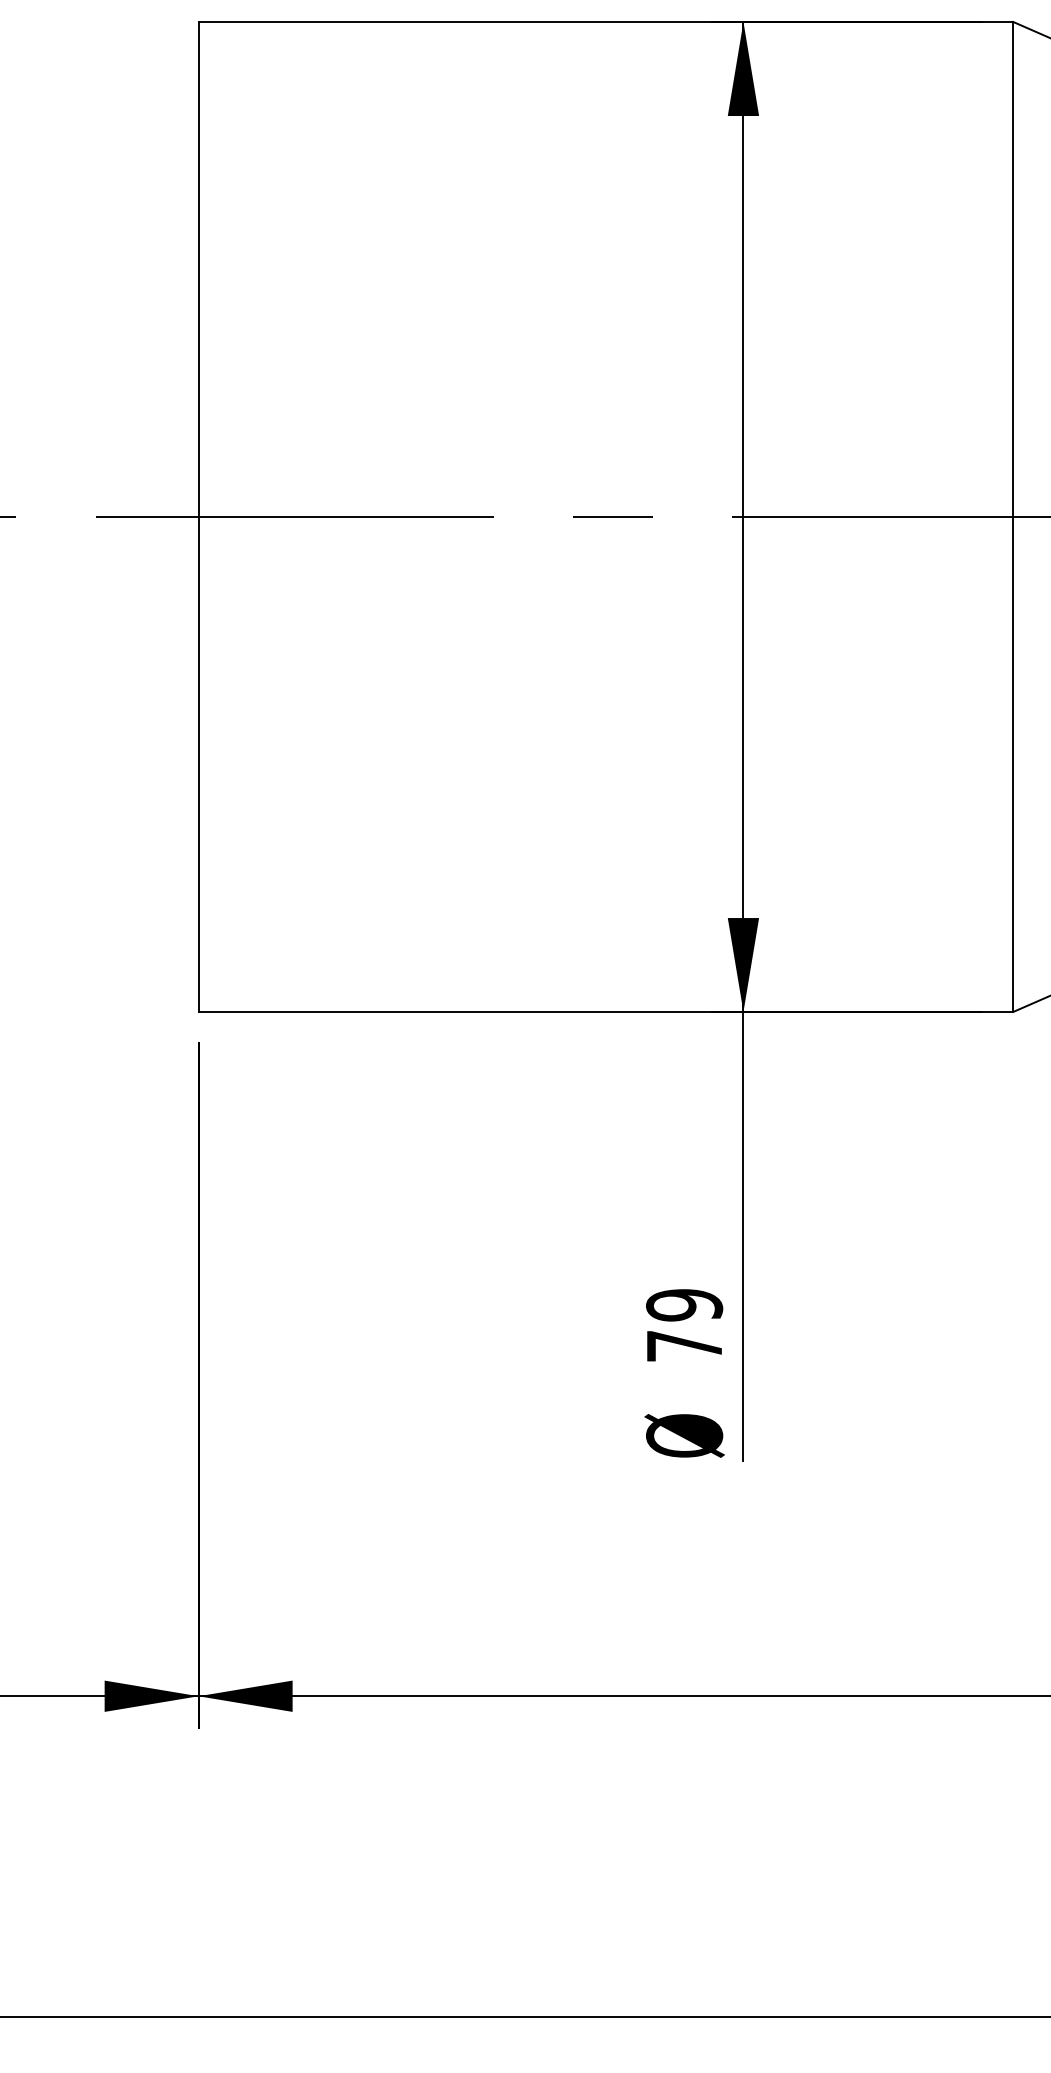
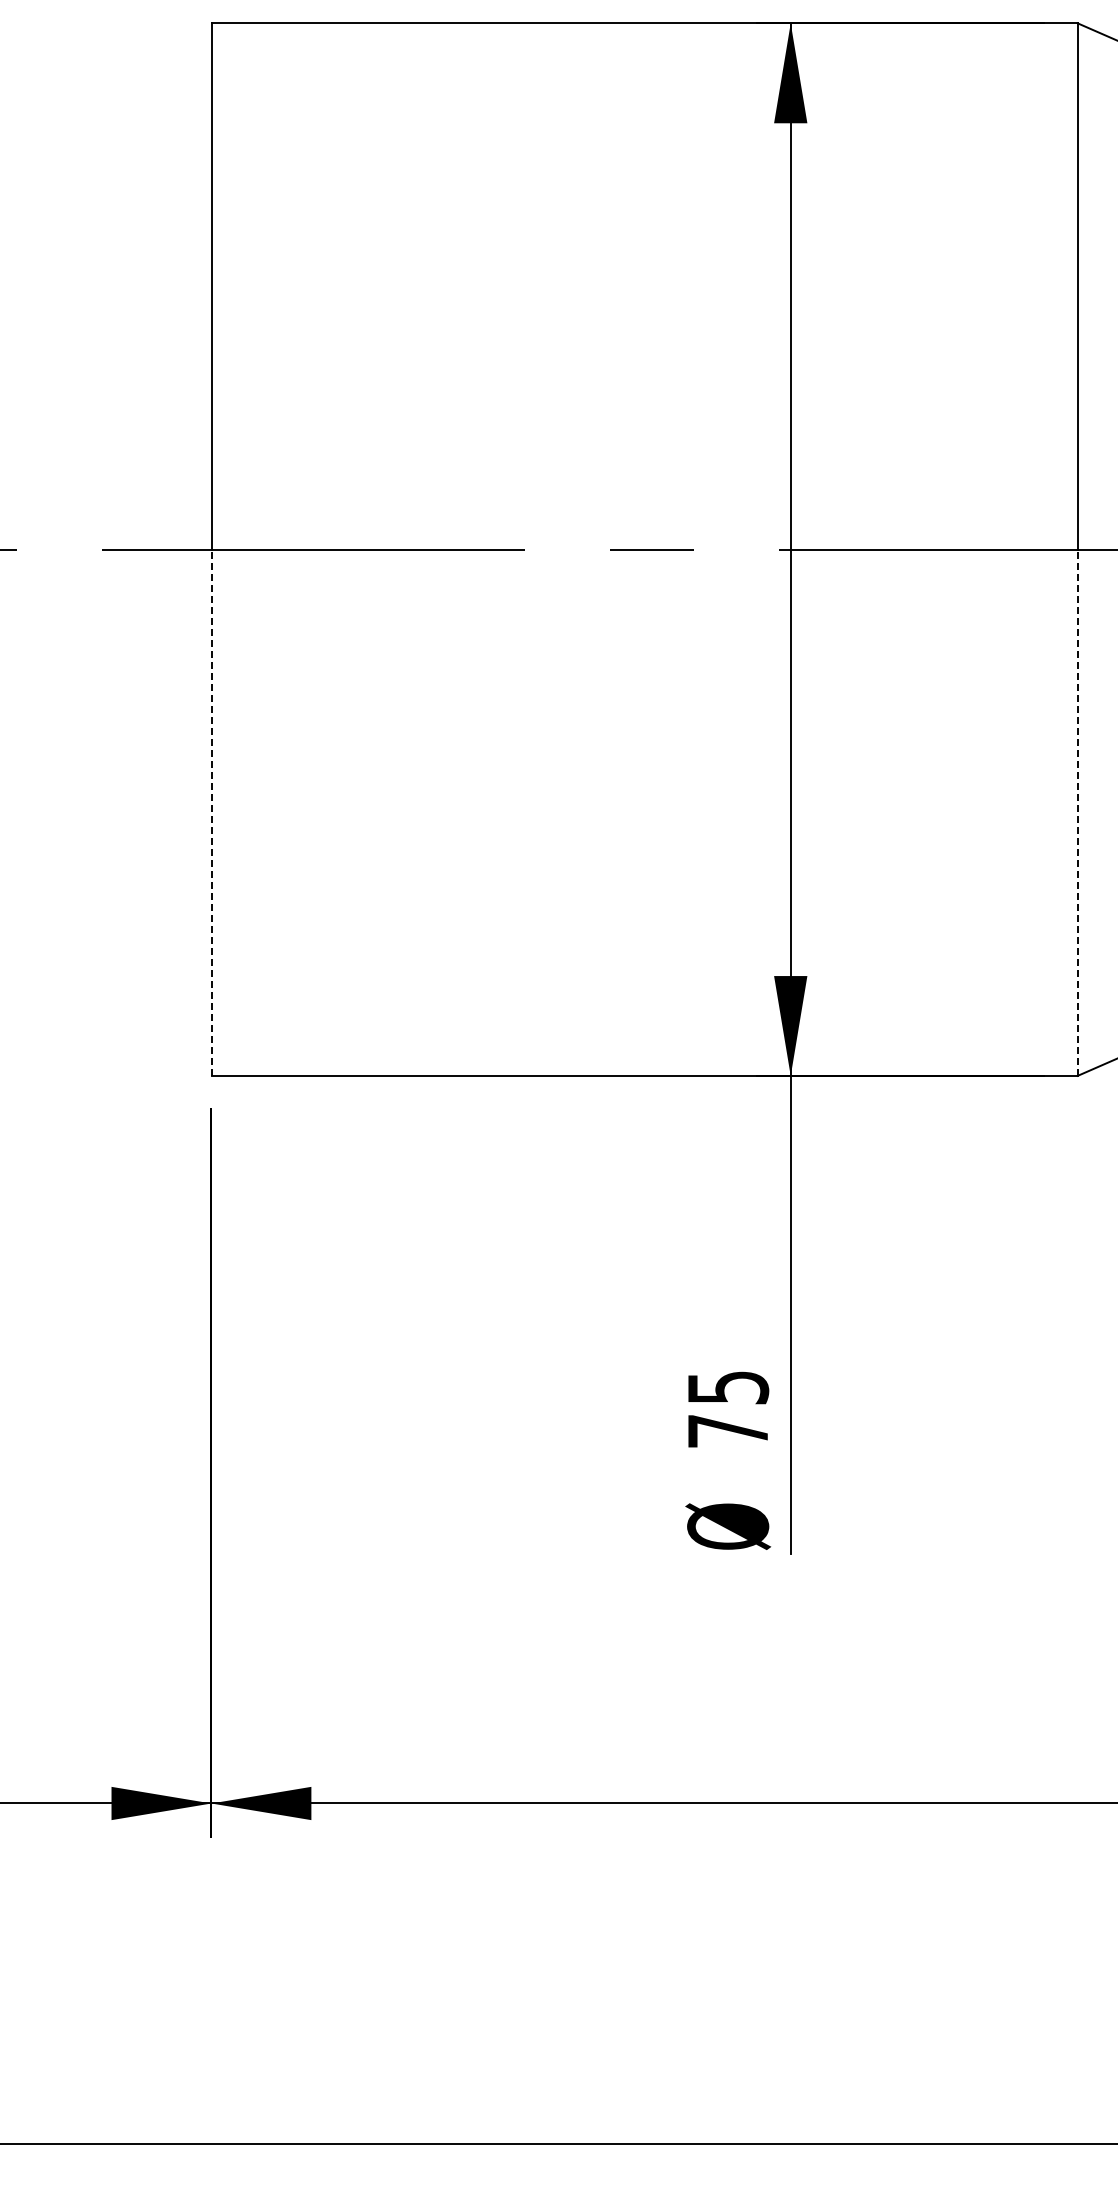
line: (198, 764) -> (211, 812), solid -> dashed
line: (1013, 764) -> (1077, 812), solid -> dashed
text: (684, 1305) -> (728, 1387), 79 -> 75

